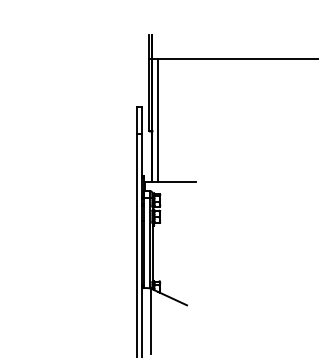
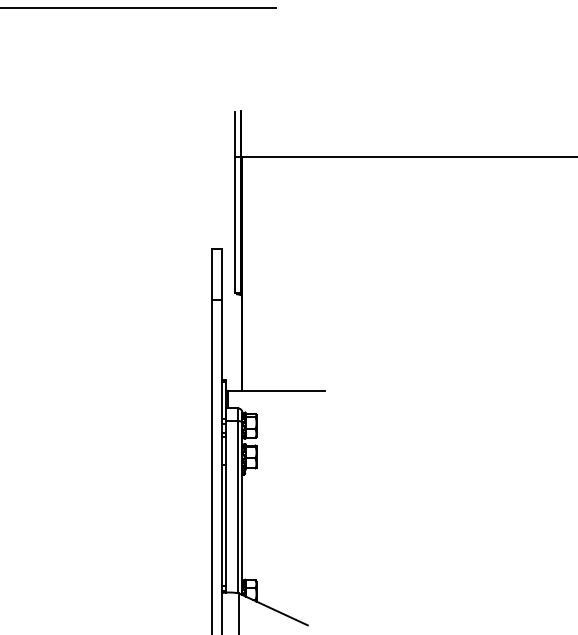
line: (157, 120) -> (251, 273), removed

